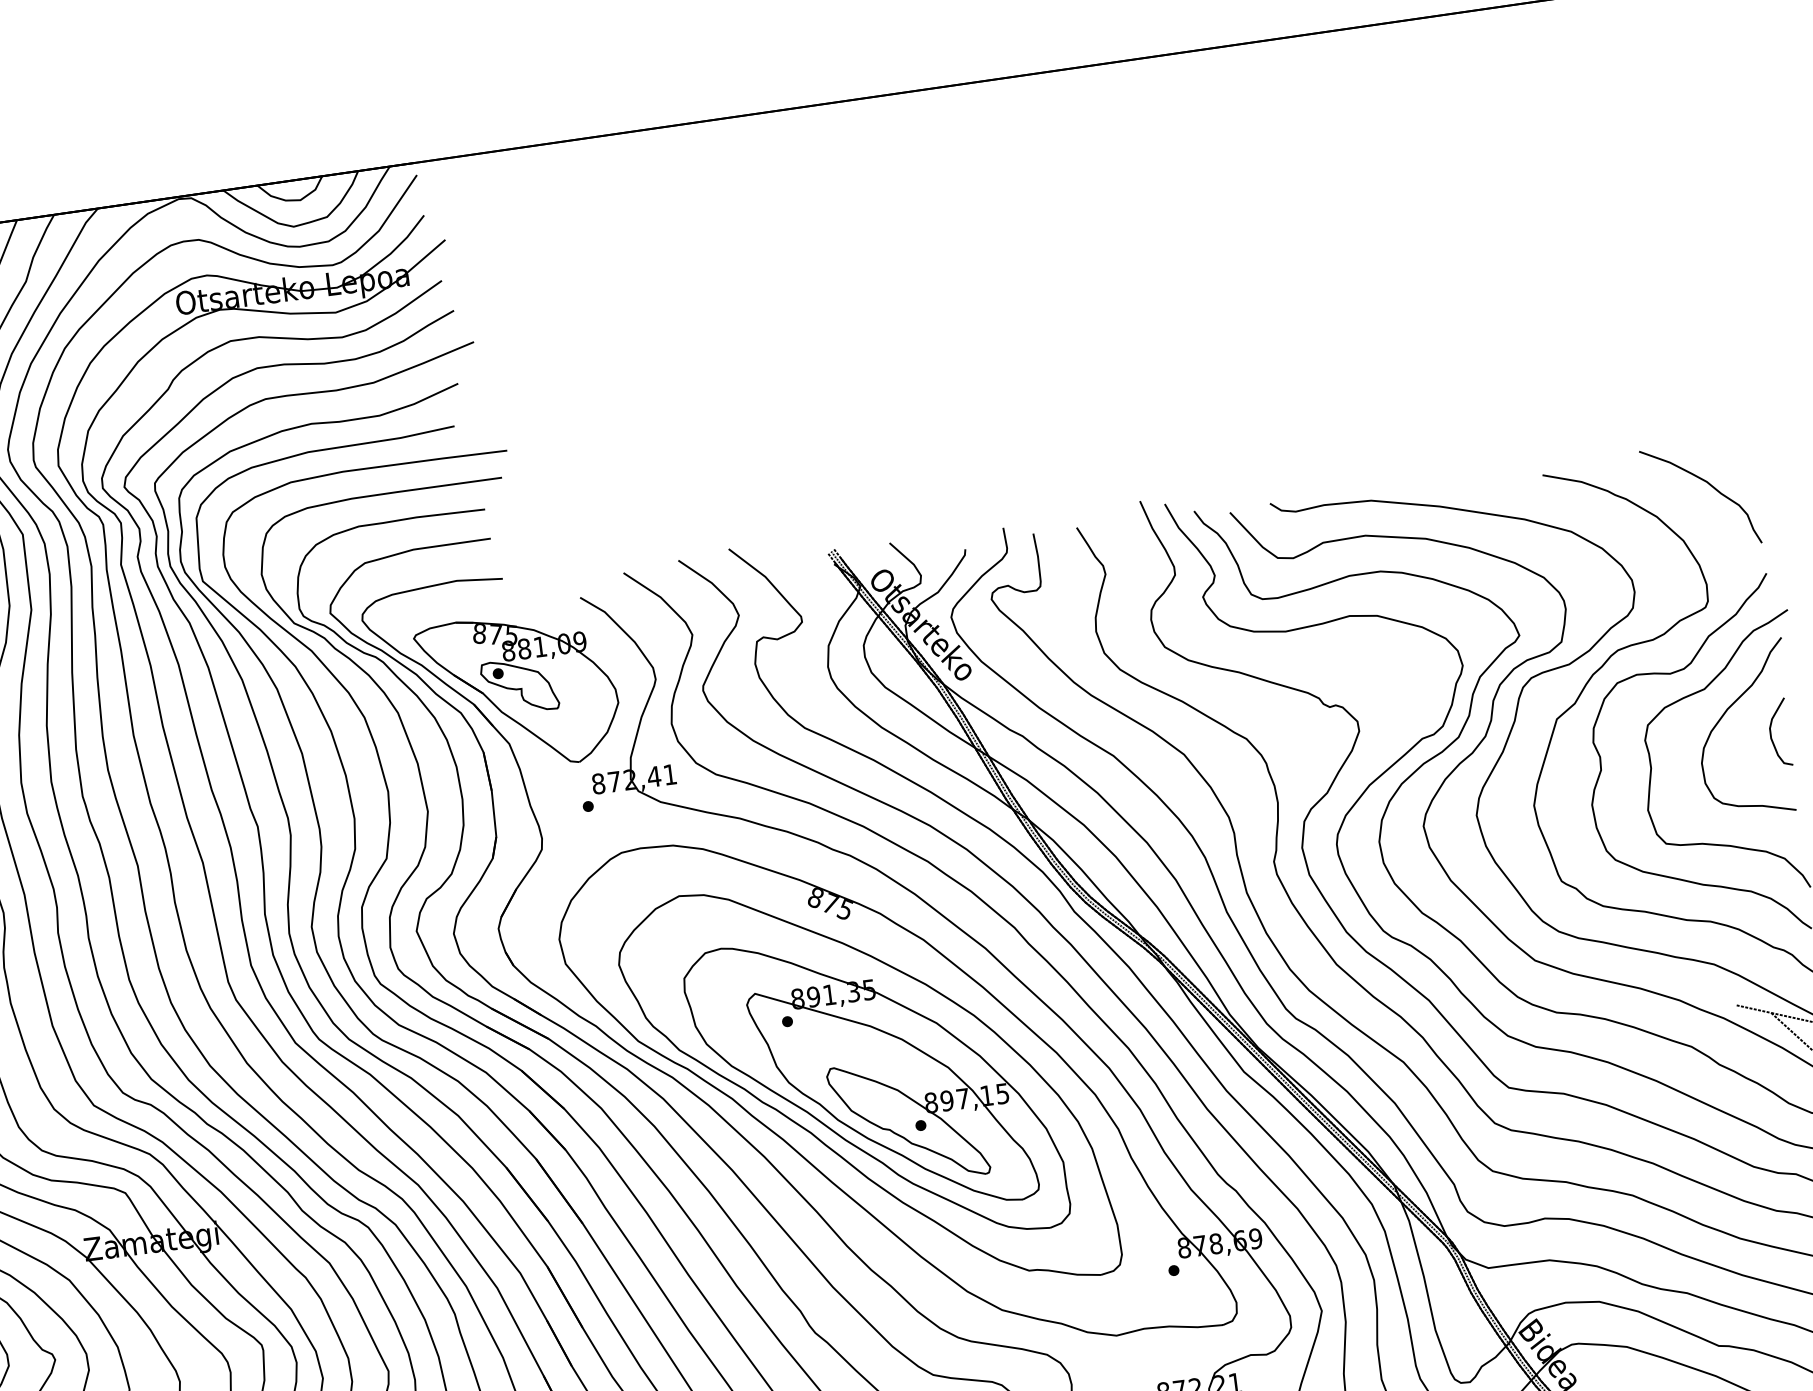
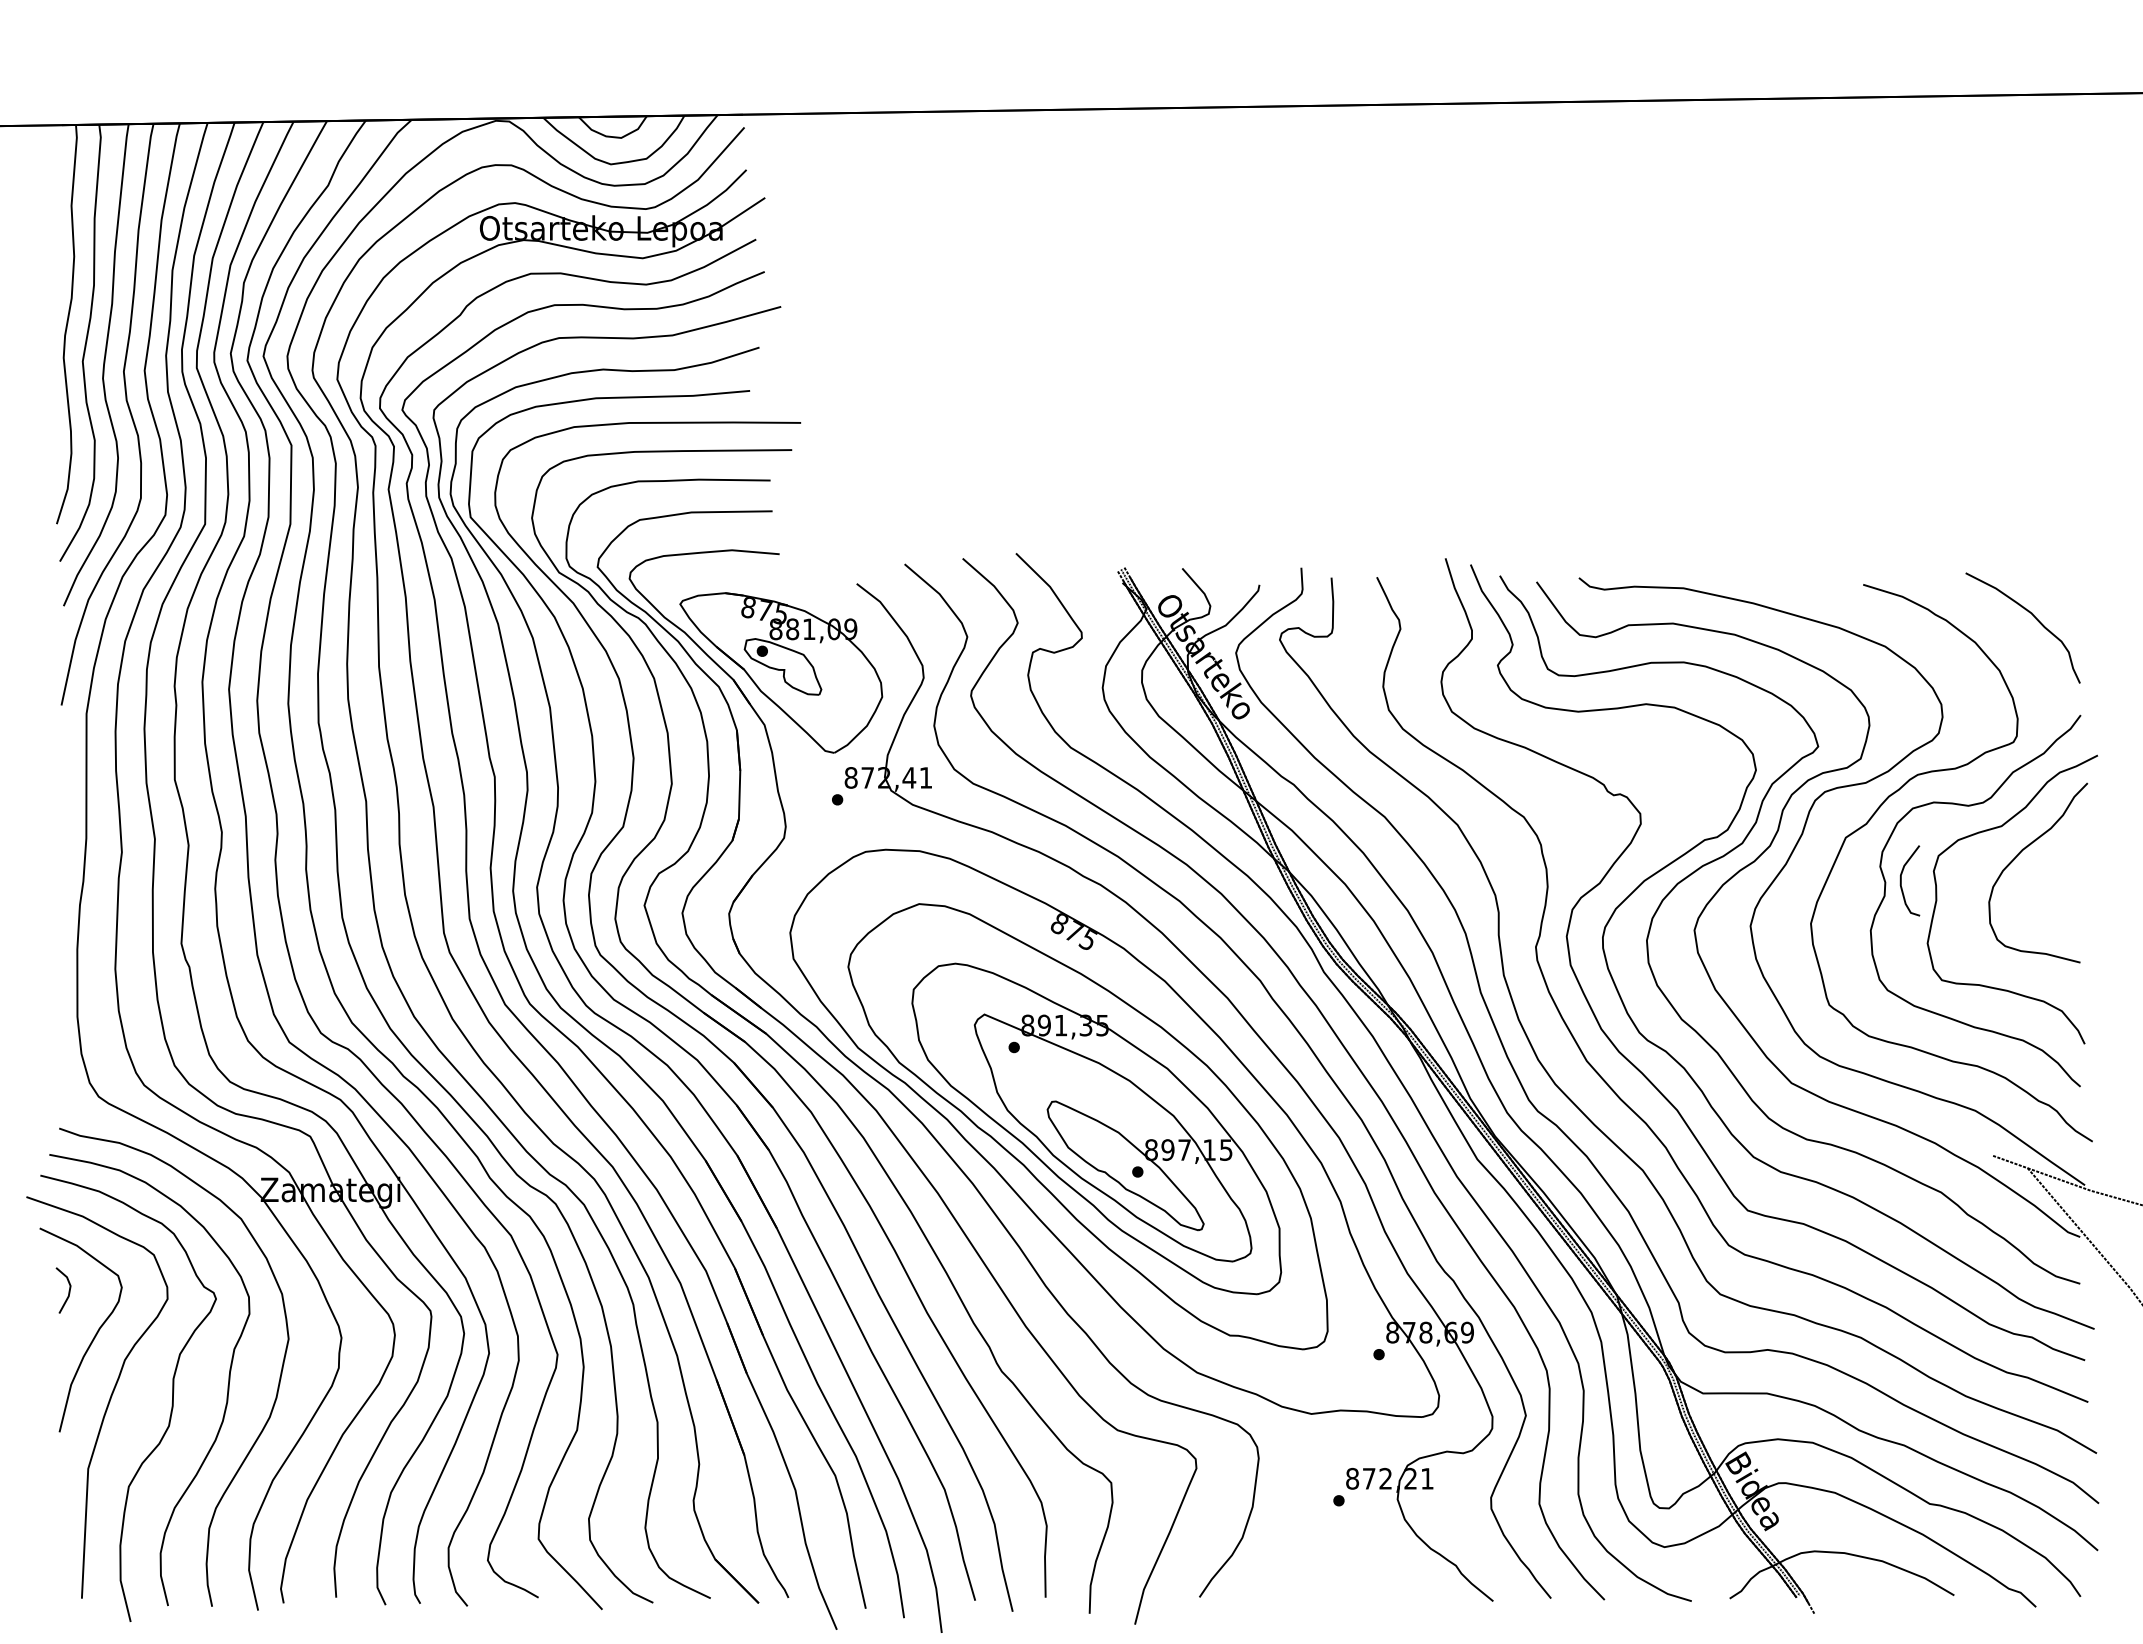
part: (1771, 733) -> (1901, 880), moved

